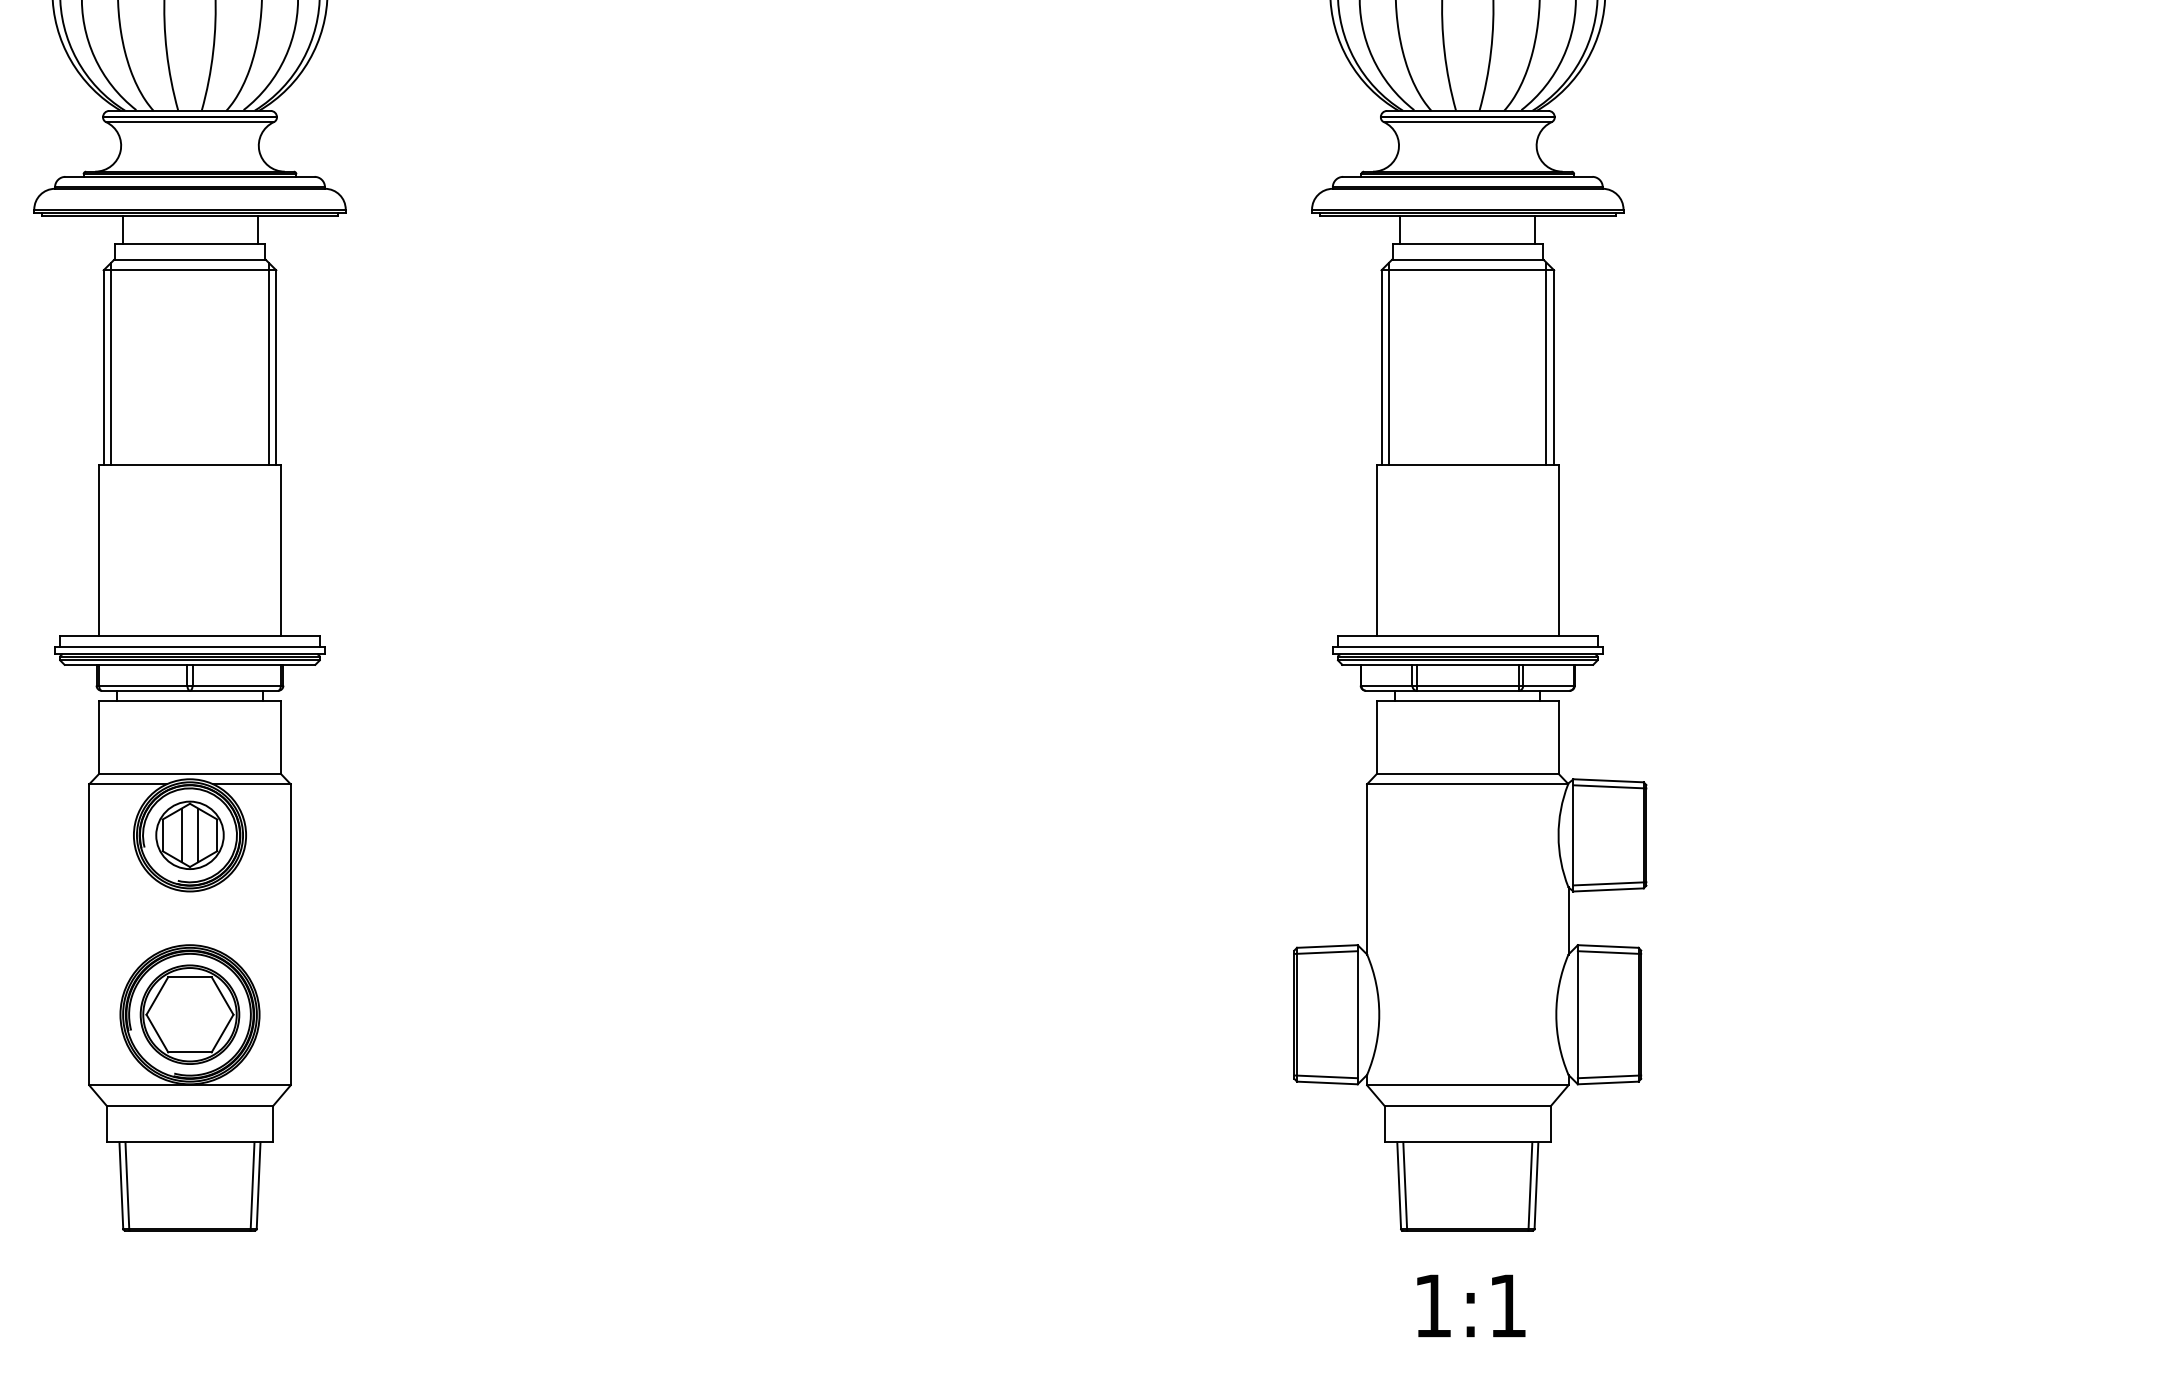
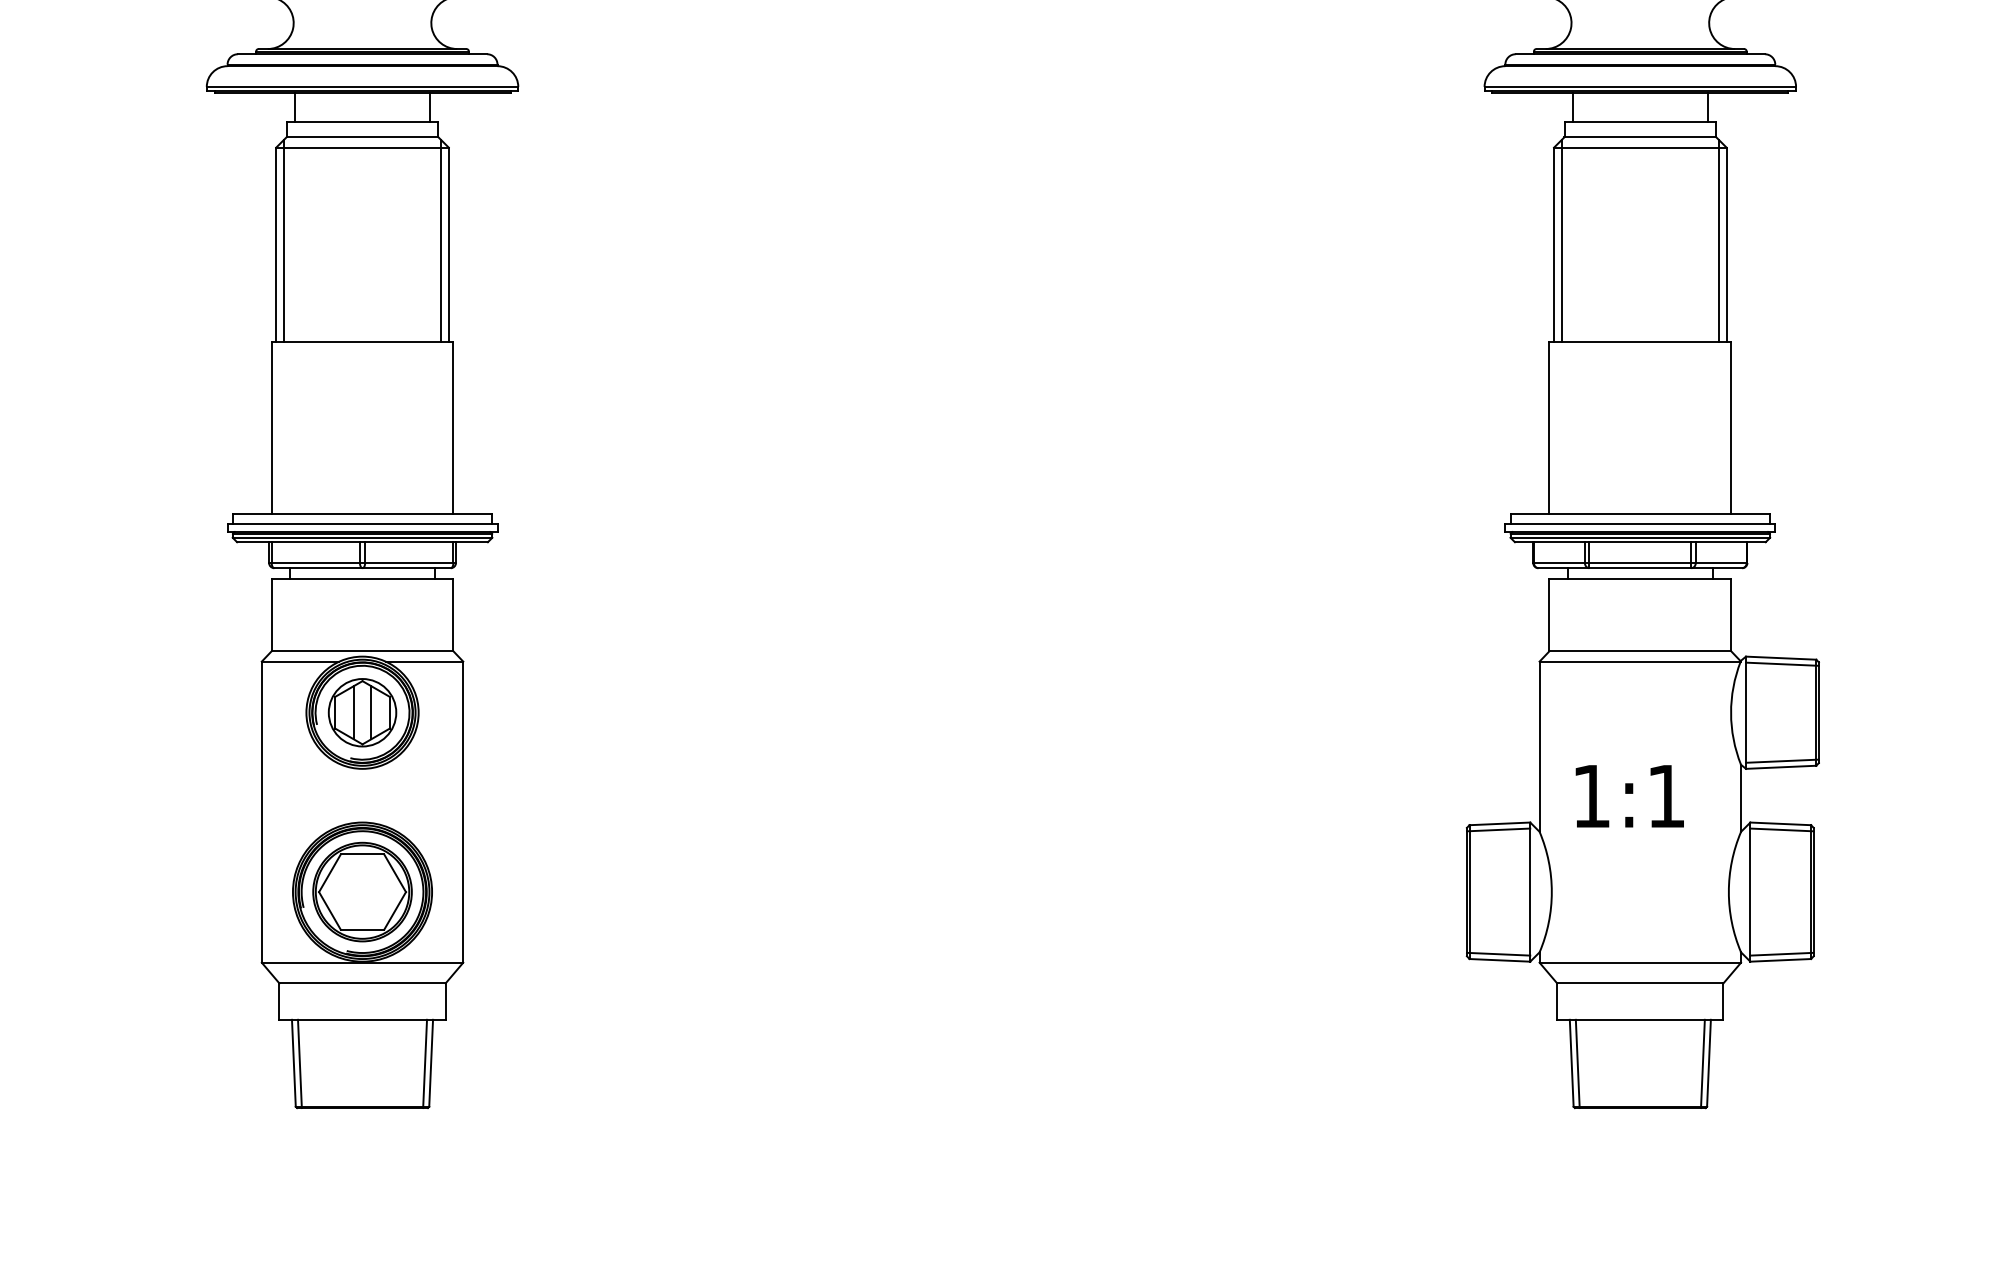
text: (1471, 1305) -> (1630, 795), moved

